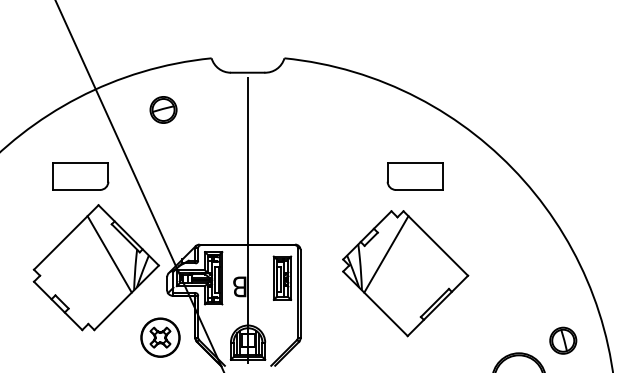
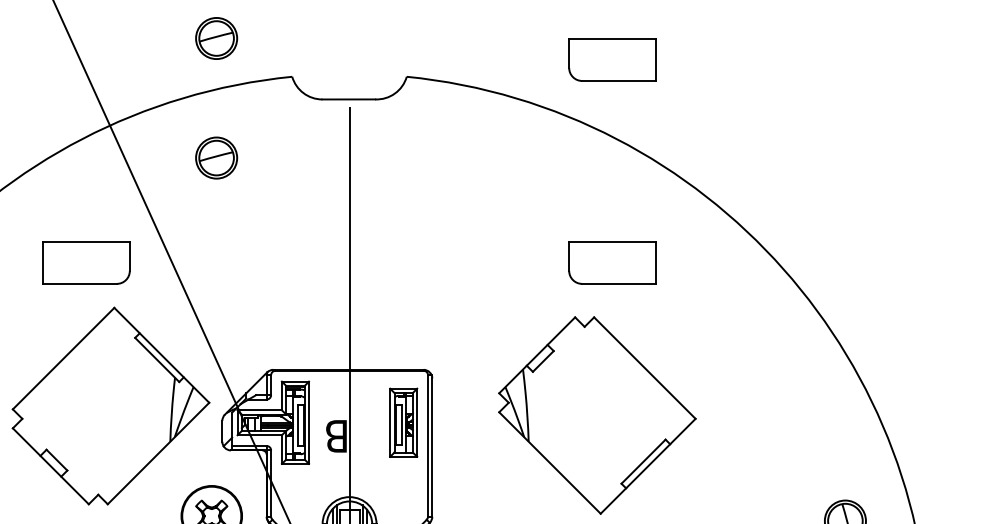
part: (163, 33) -> (216, 37), added
part: (414, 47) -> (611, 59), added
line: (109, 254) -> (131, 385), removed
line: (386, 254) -> (567, 385), removed

